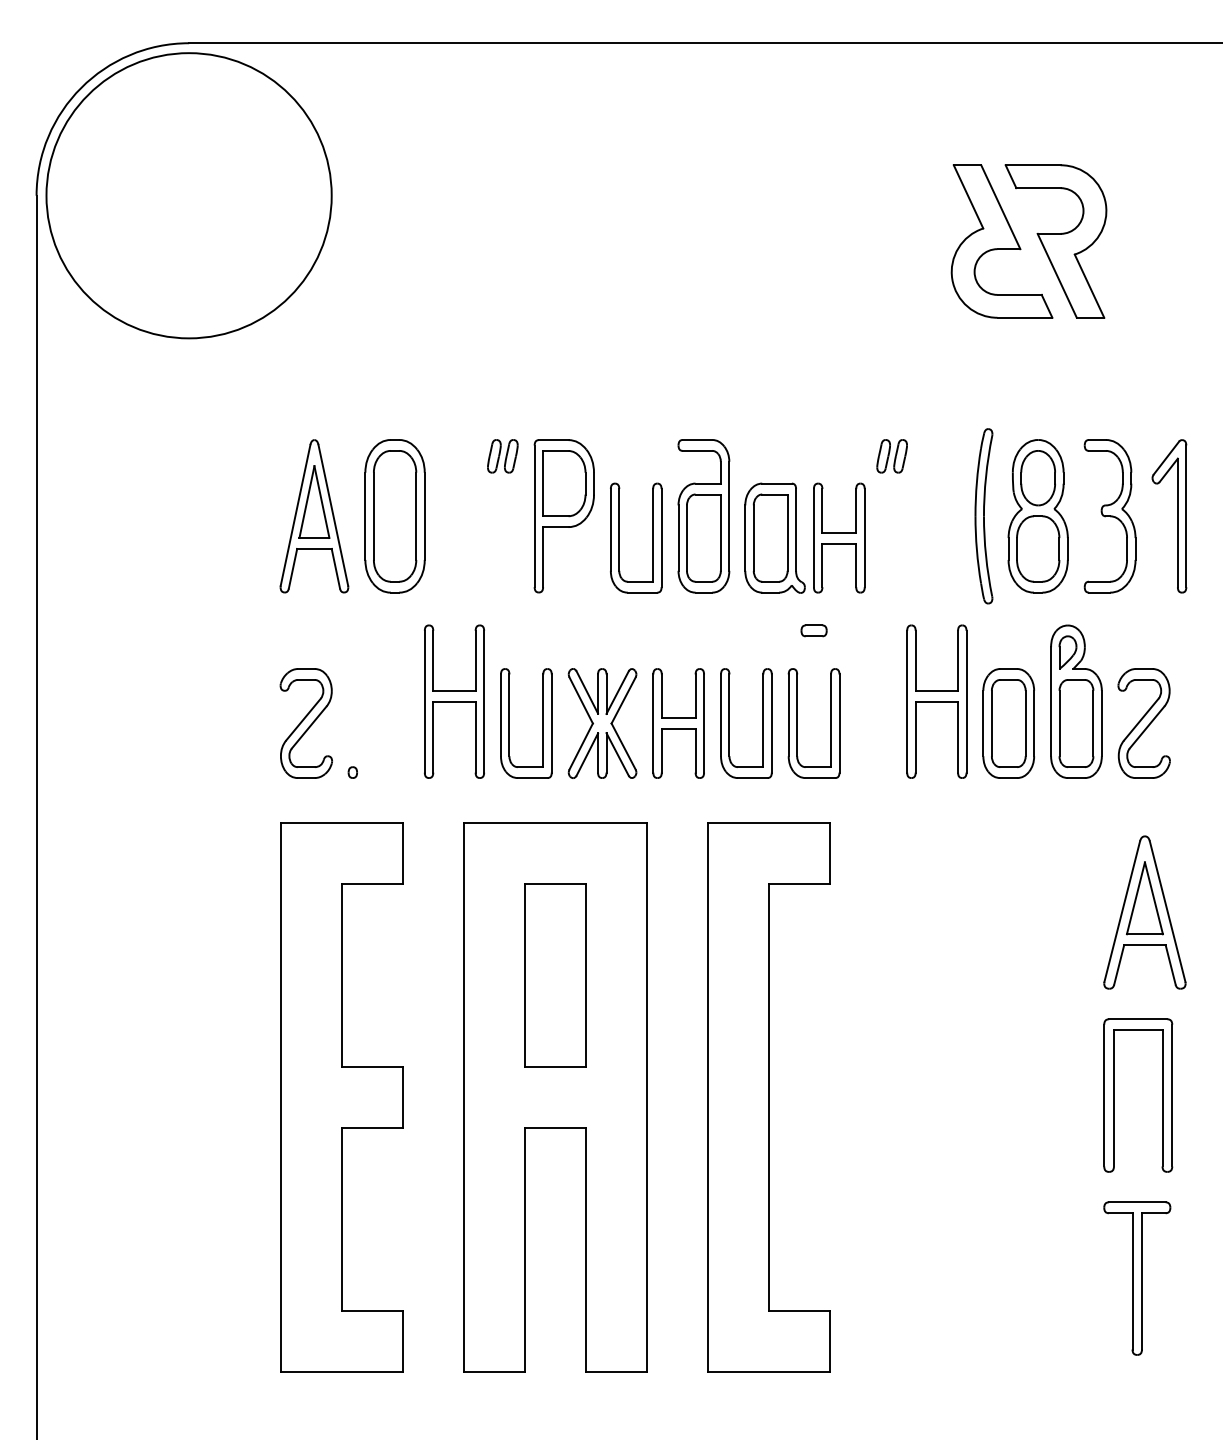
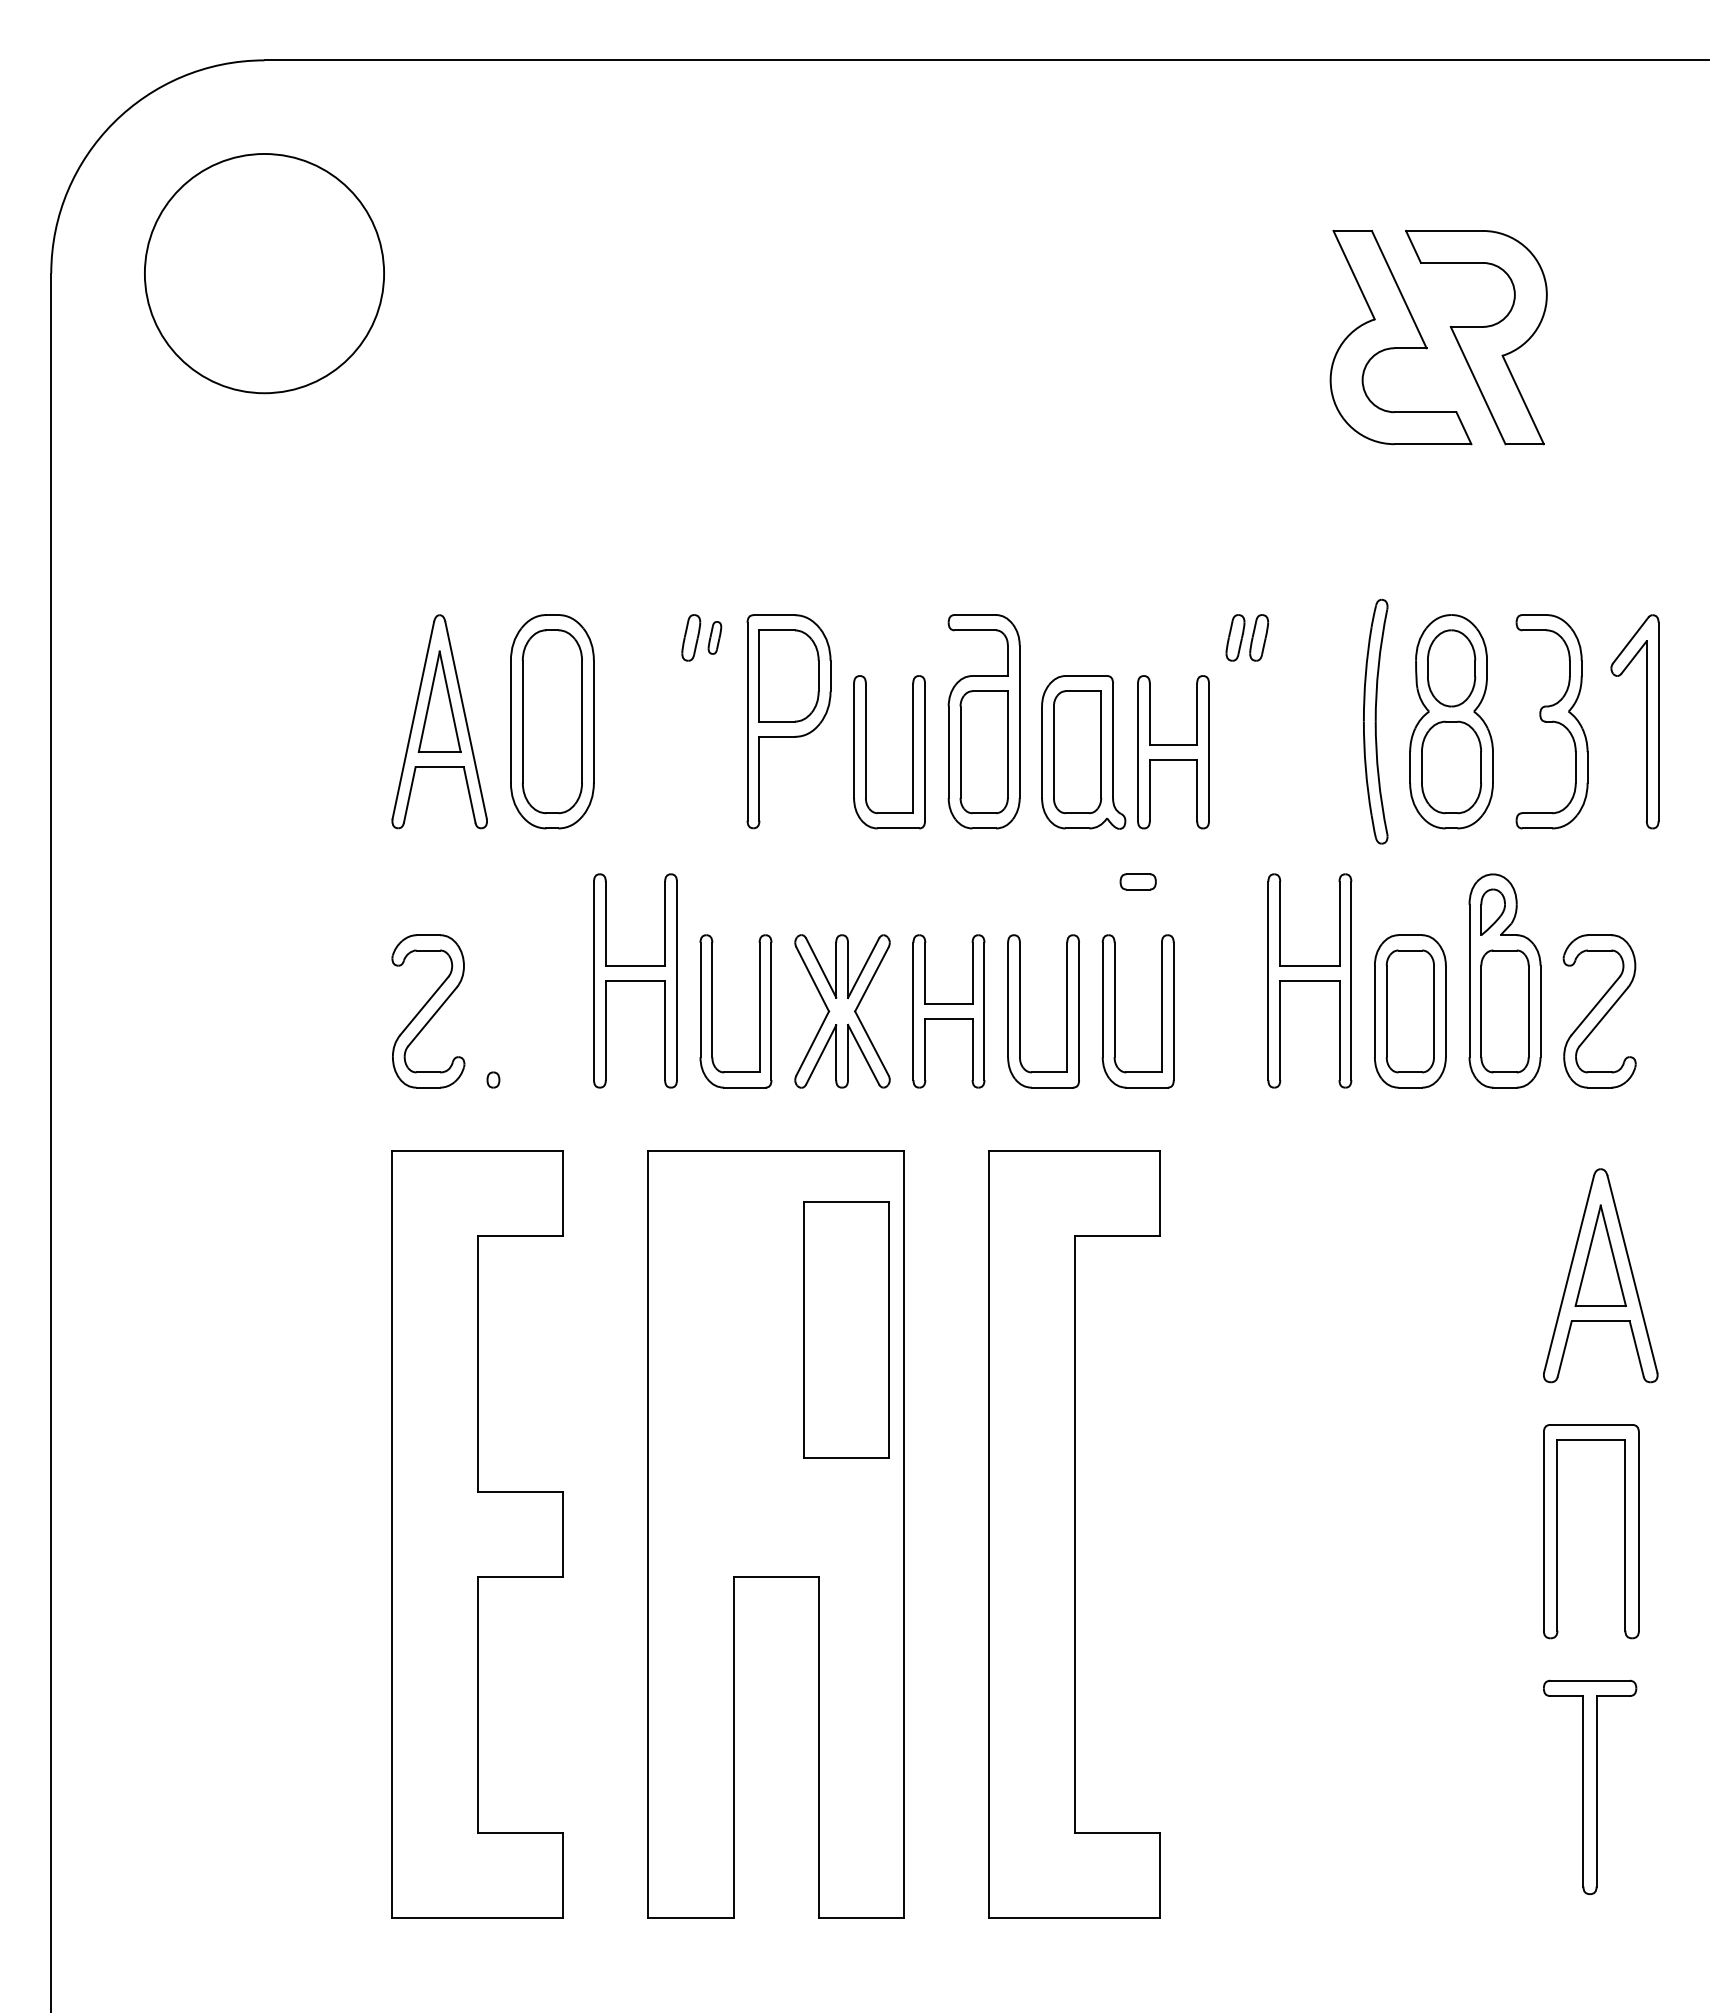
circle: (189, 195) -> (264, 273), size x0.6
part: (511, 456) -> (714, 637), size x0.7
part: (555, 975) -> (846, 1329), moved

